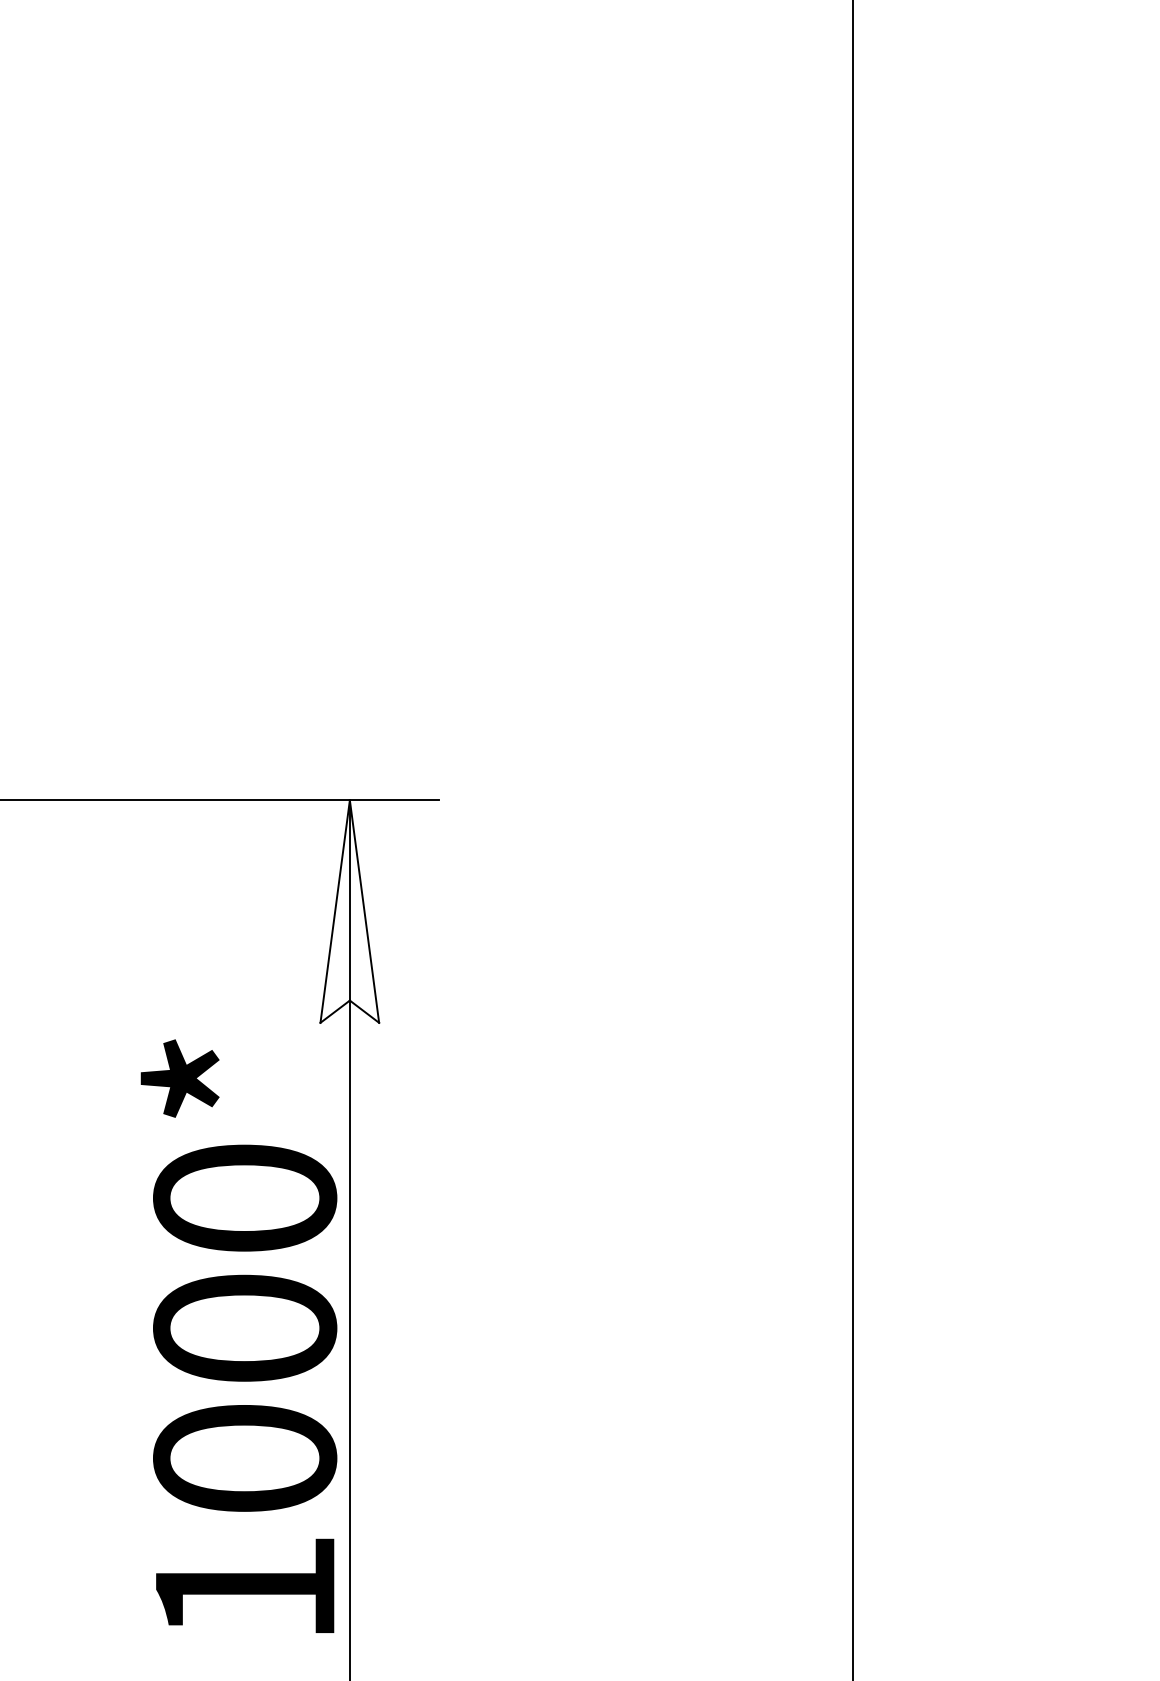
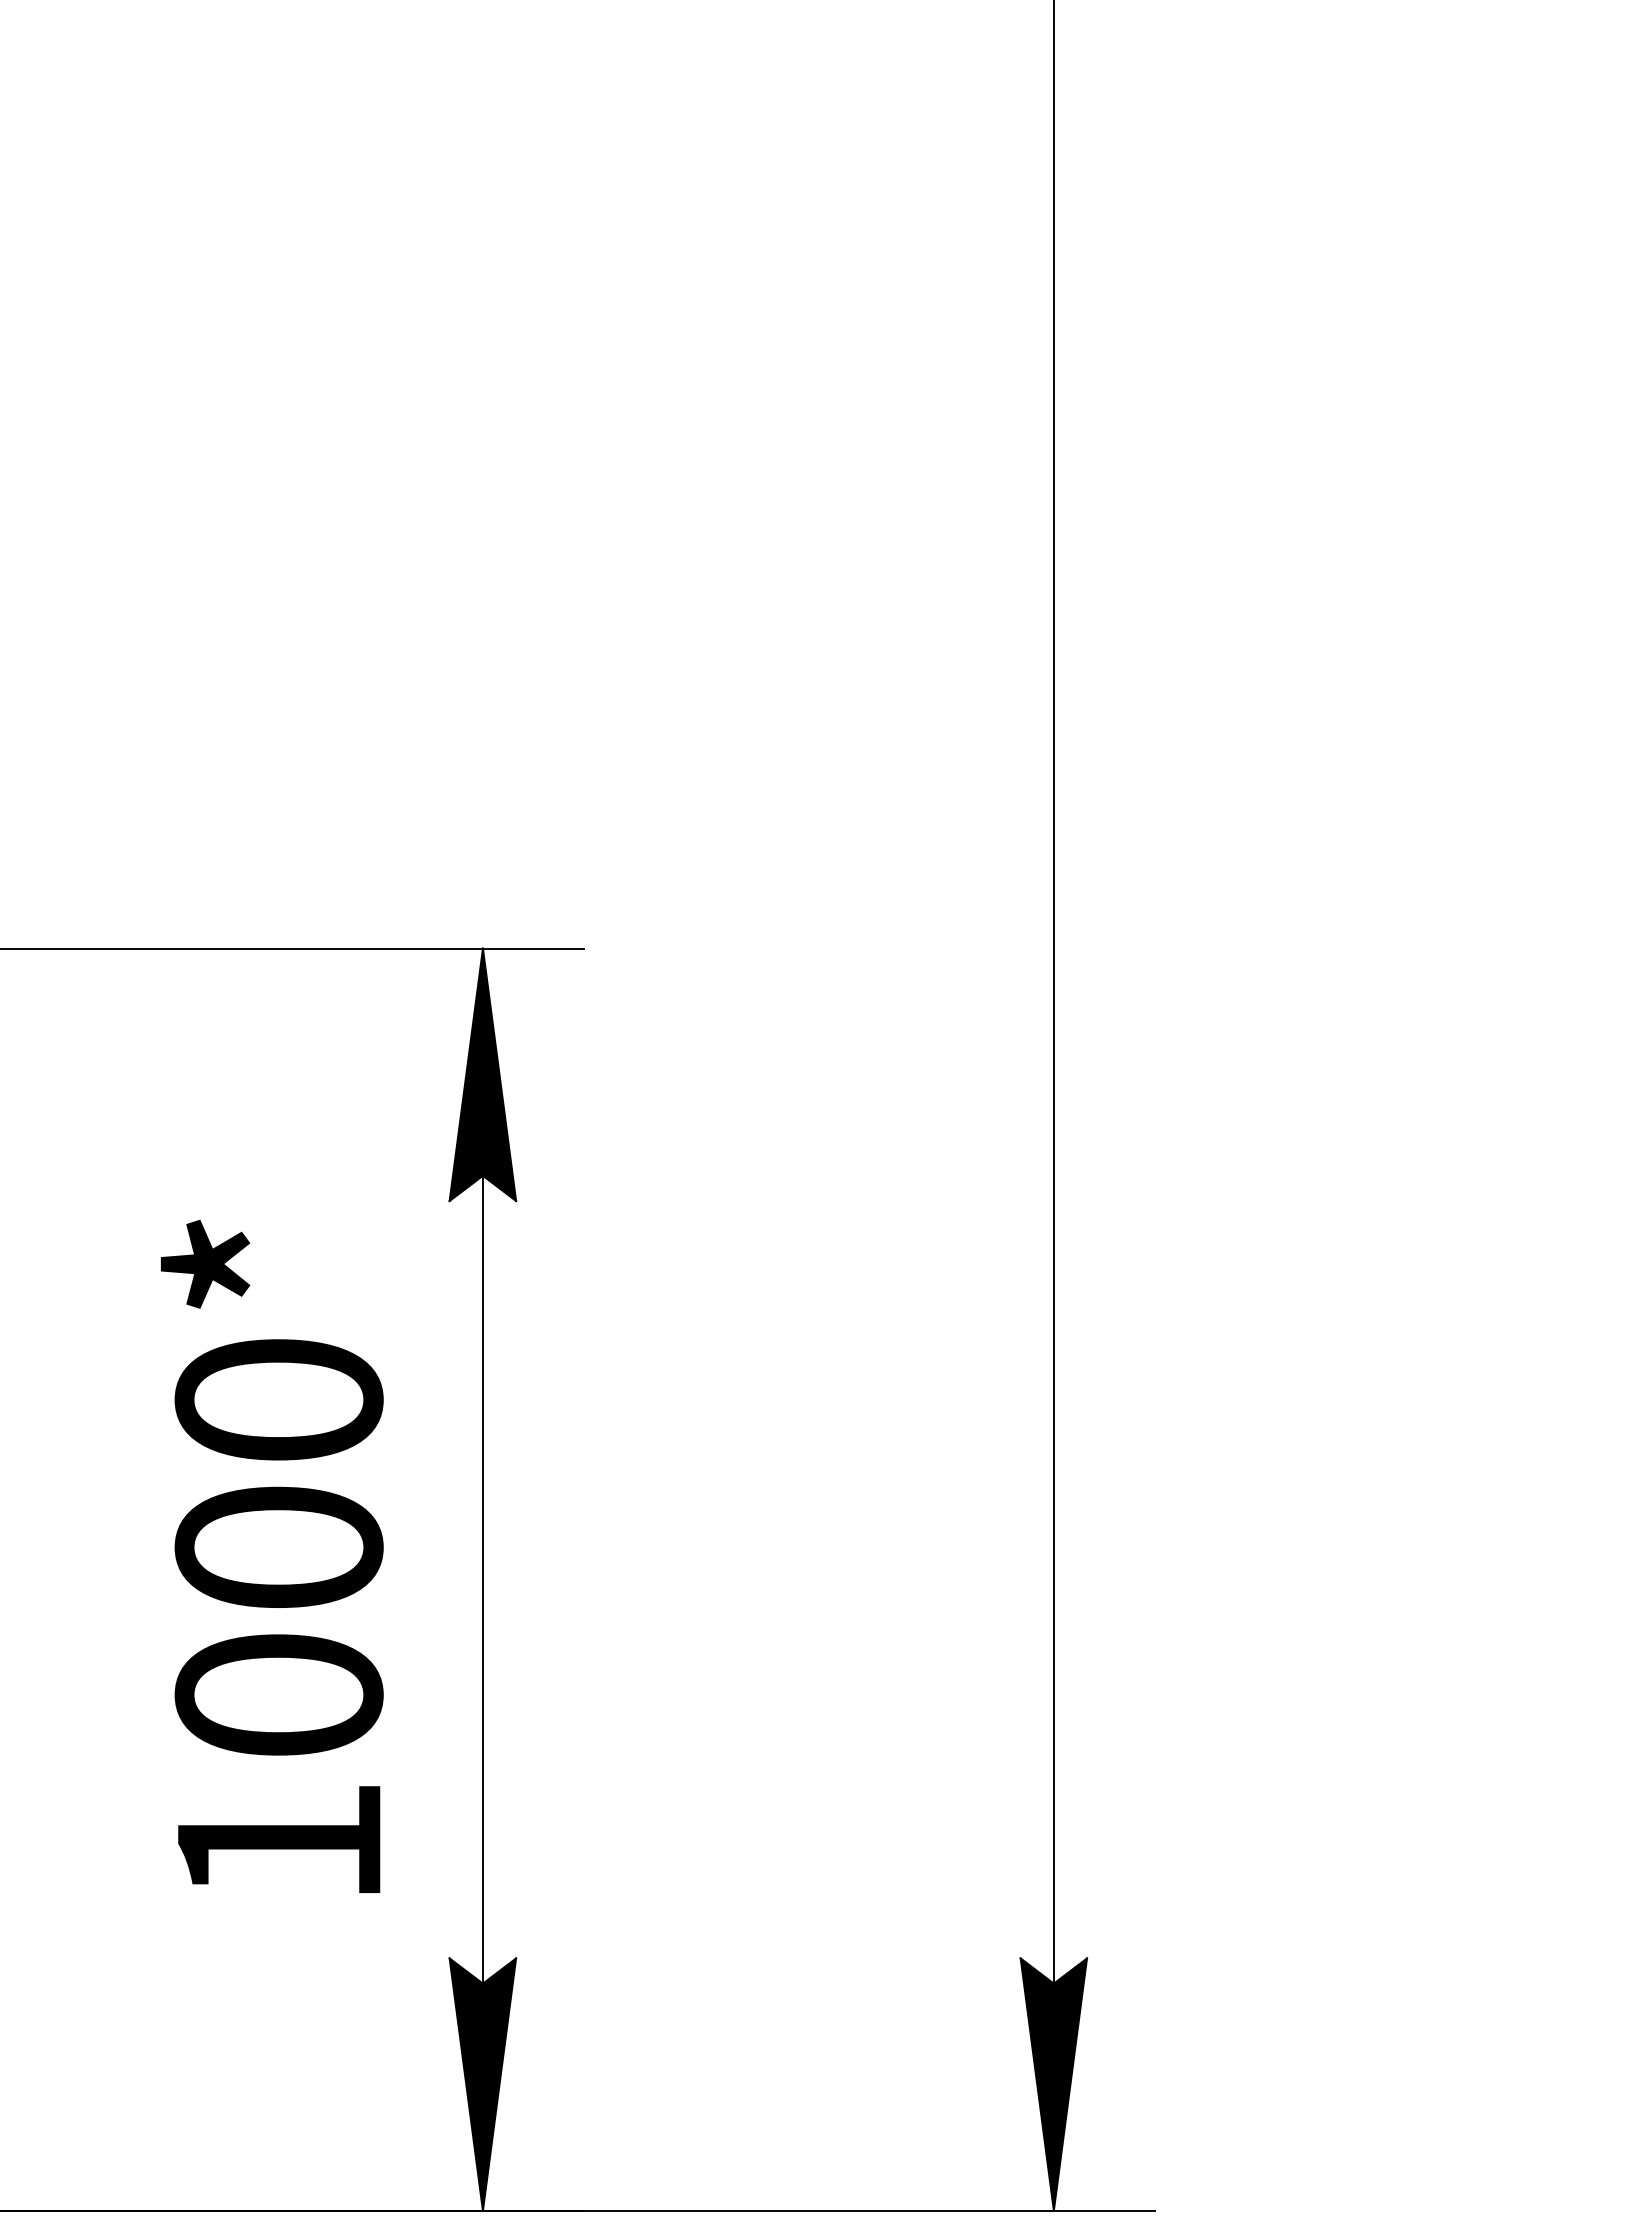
fill: (349, 911) -> (482, 1074), added
text: (239, 1335) -> (272, 1555), moved

